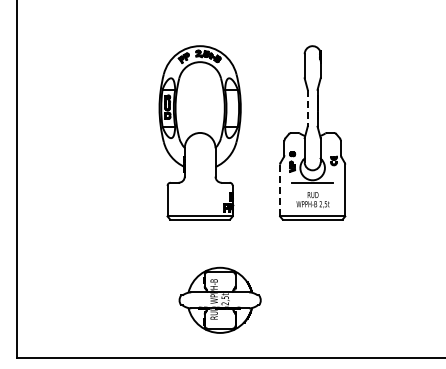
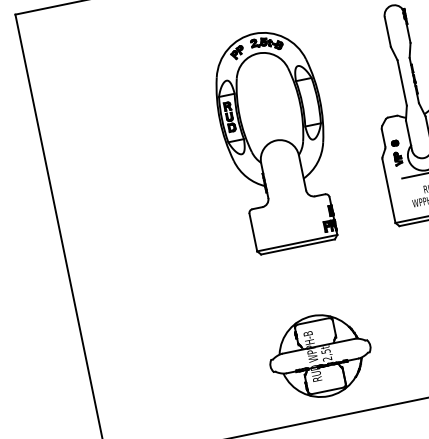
line: (307, 108) -> (401, 83), dashed -> solid
line: (280, 190) -> (389, 190), dashed -> solid
part: (219, 299) -> (319, 355), moved

